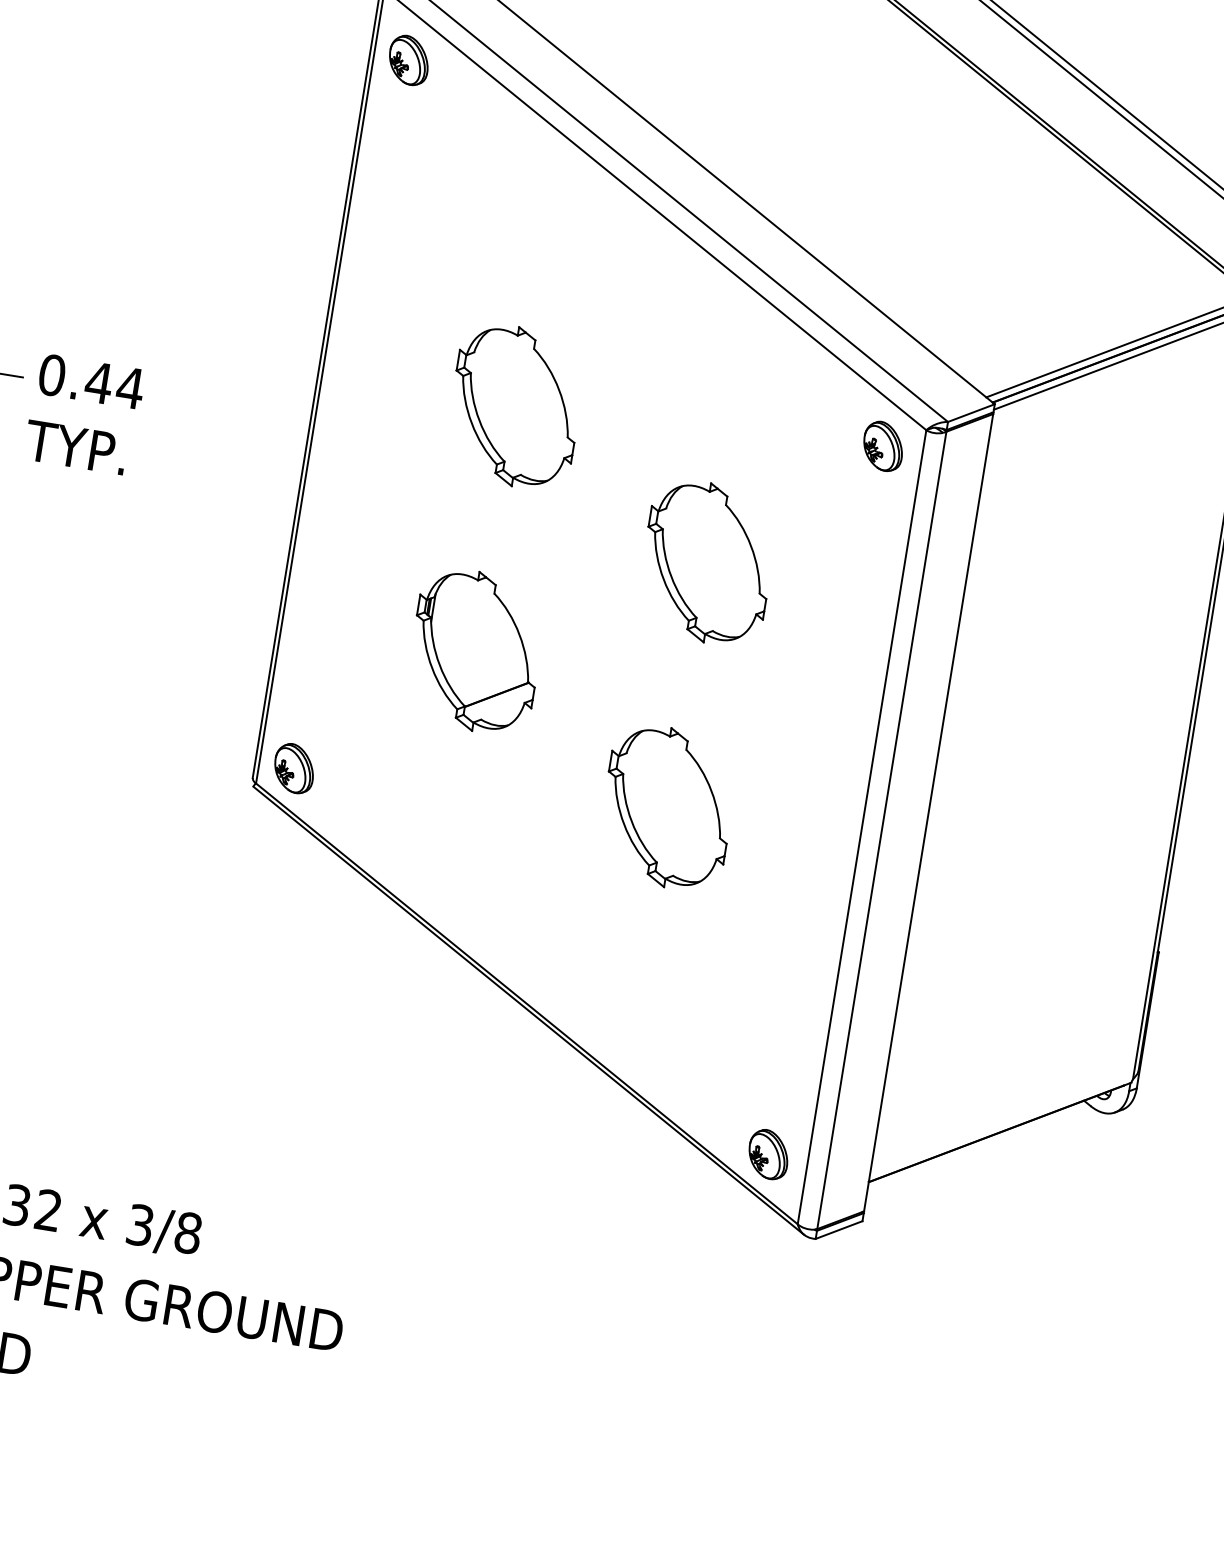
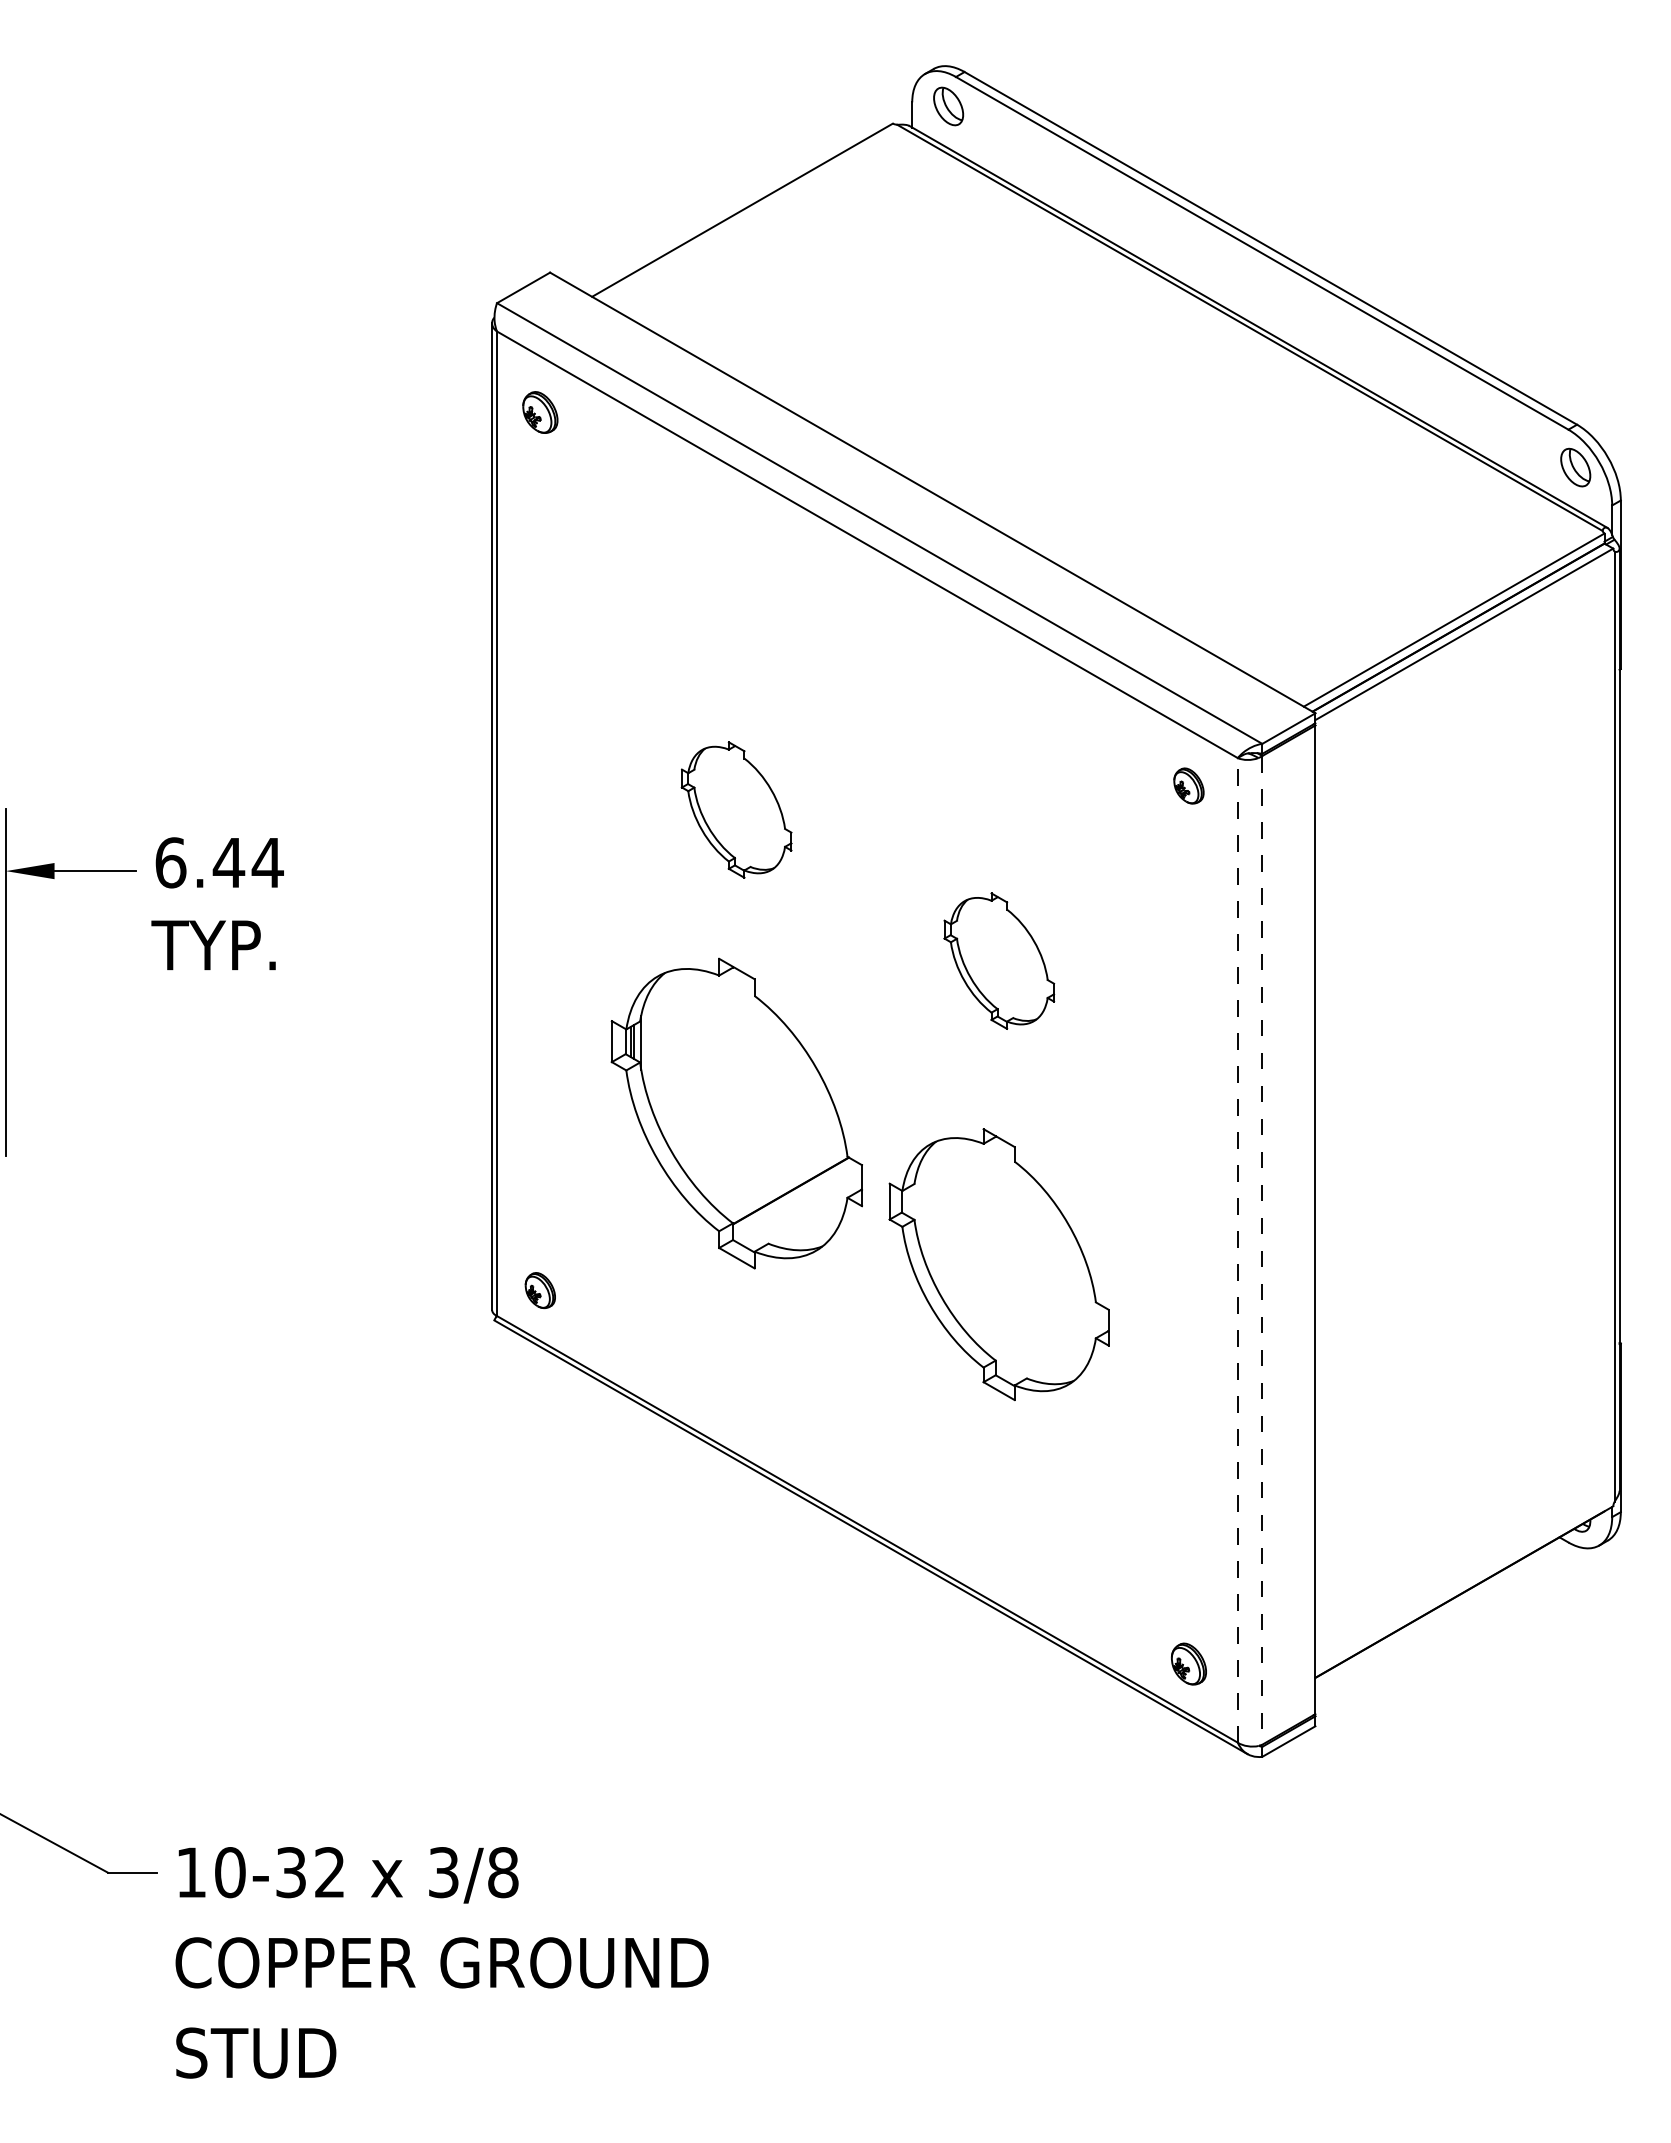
part: (409, 60) -> (540, 412), size x0.7
text: (51, 375) -> (170, 862), 0.44 -> 6.44
part: (515, 406) -> (736, 809), size x0.7
part: (883, 445) -> (1188, 785), size x0.6
part: (707, 562) -> (999, 960), size x0.7
part: (475, 651) -> (736, 1113), size x1.6
part: (294, 768) -> (540, 1290), size x0.6
part: (668, 807) -> (999, 1264), size x1.4
line: (861, 826) -> (1237, 1249), solid -> dashed
line: (881, 830) -> (1262, 1250), solid -> dashed
part: (768, 1153) -> (1188, 1663), size x0.7

